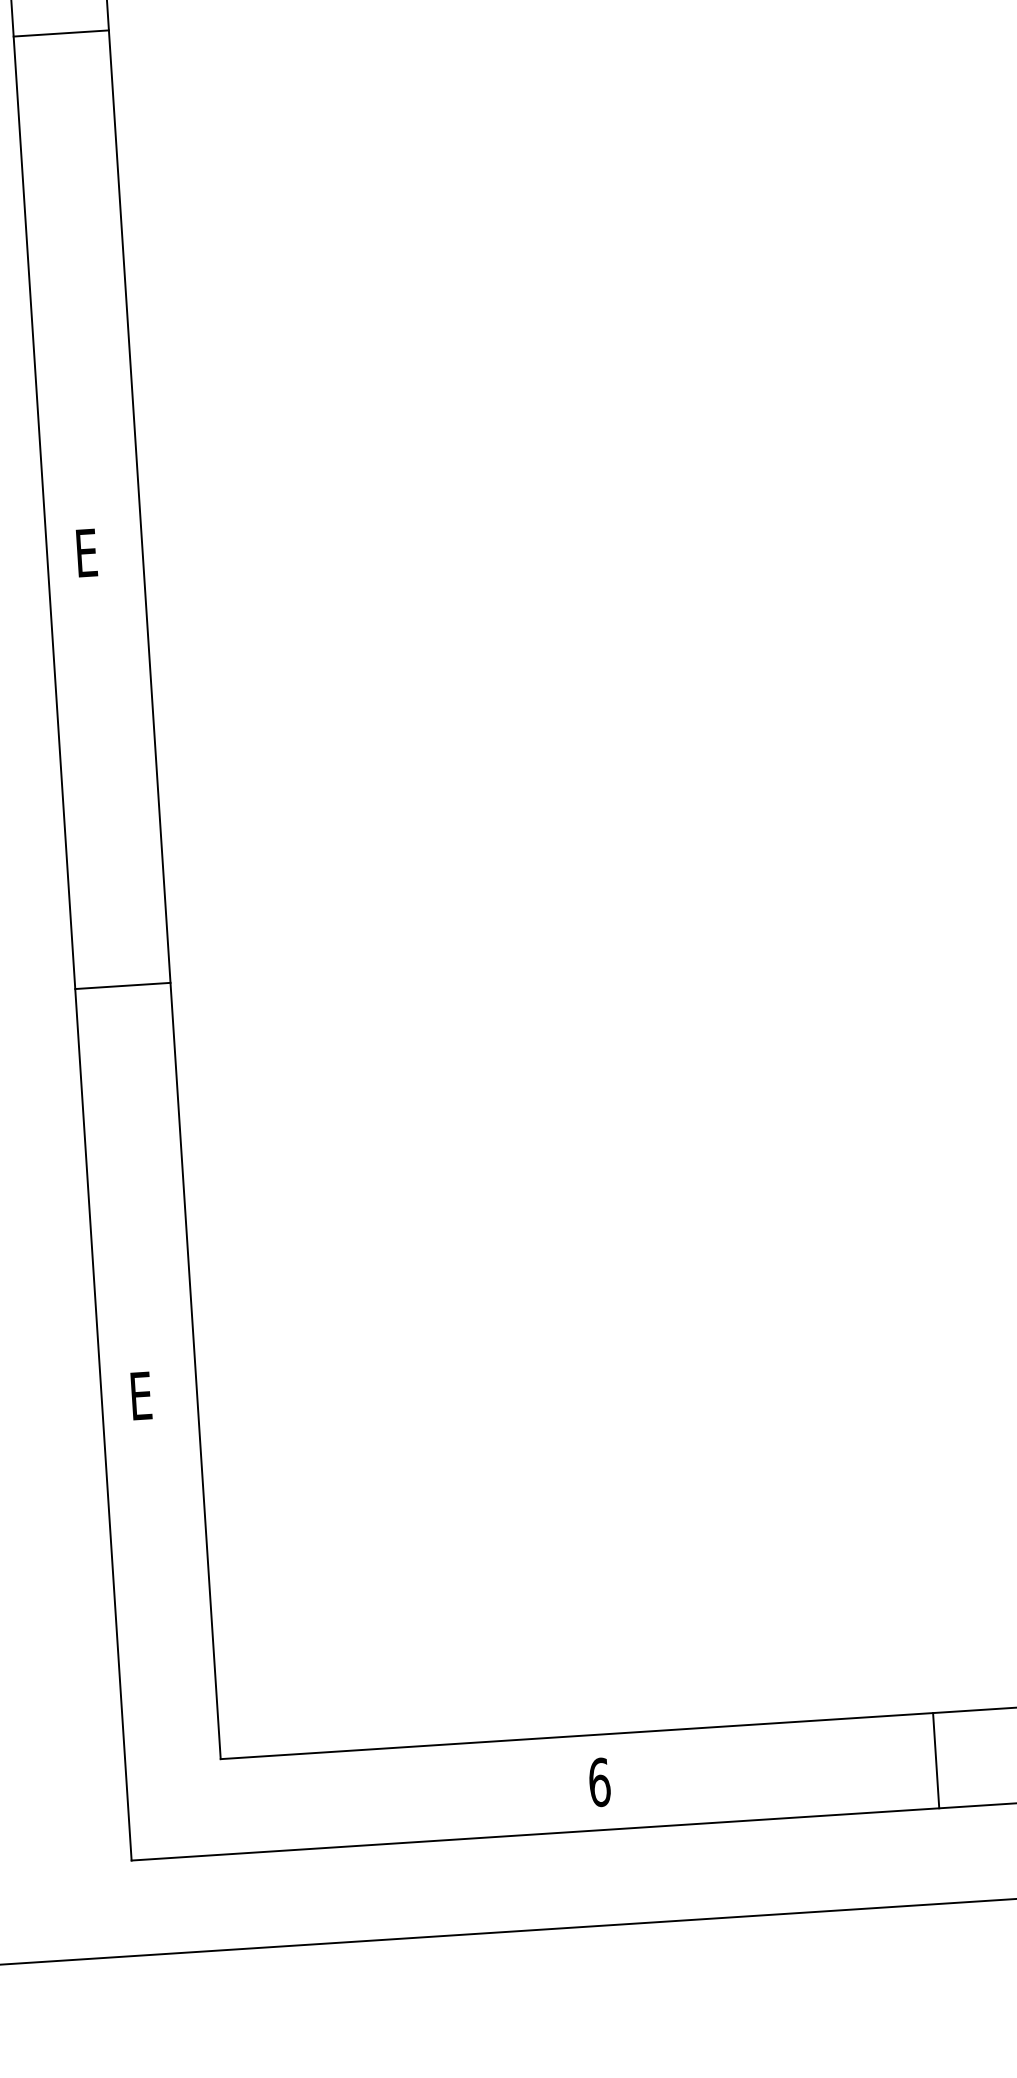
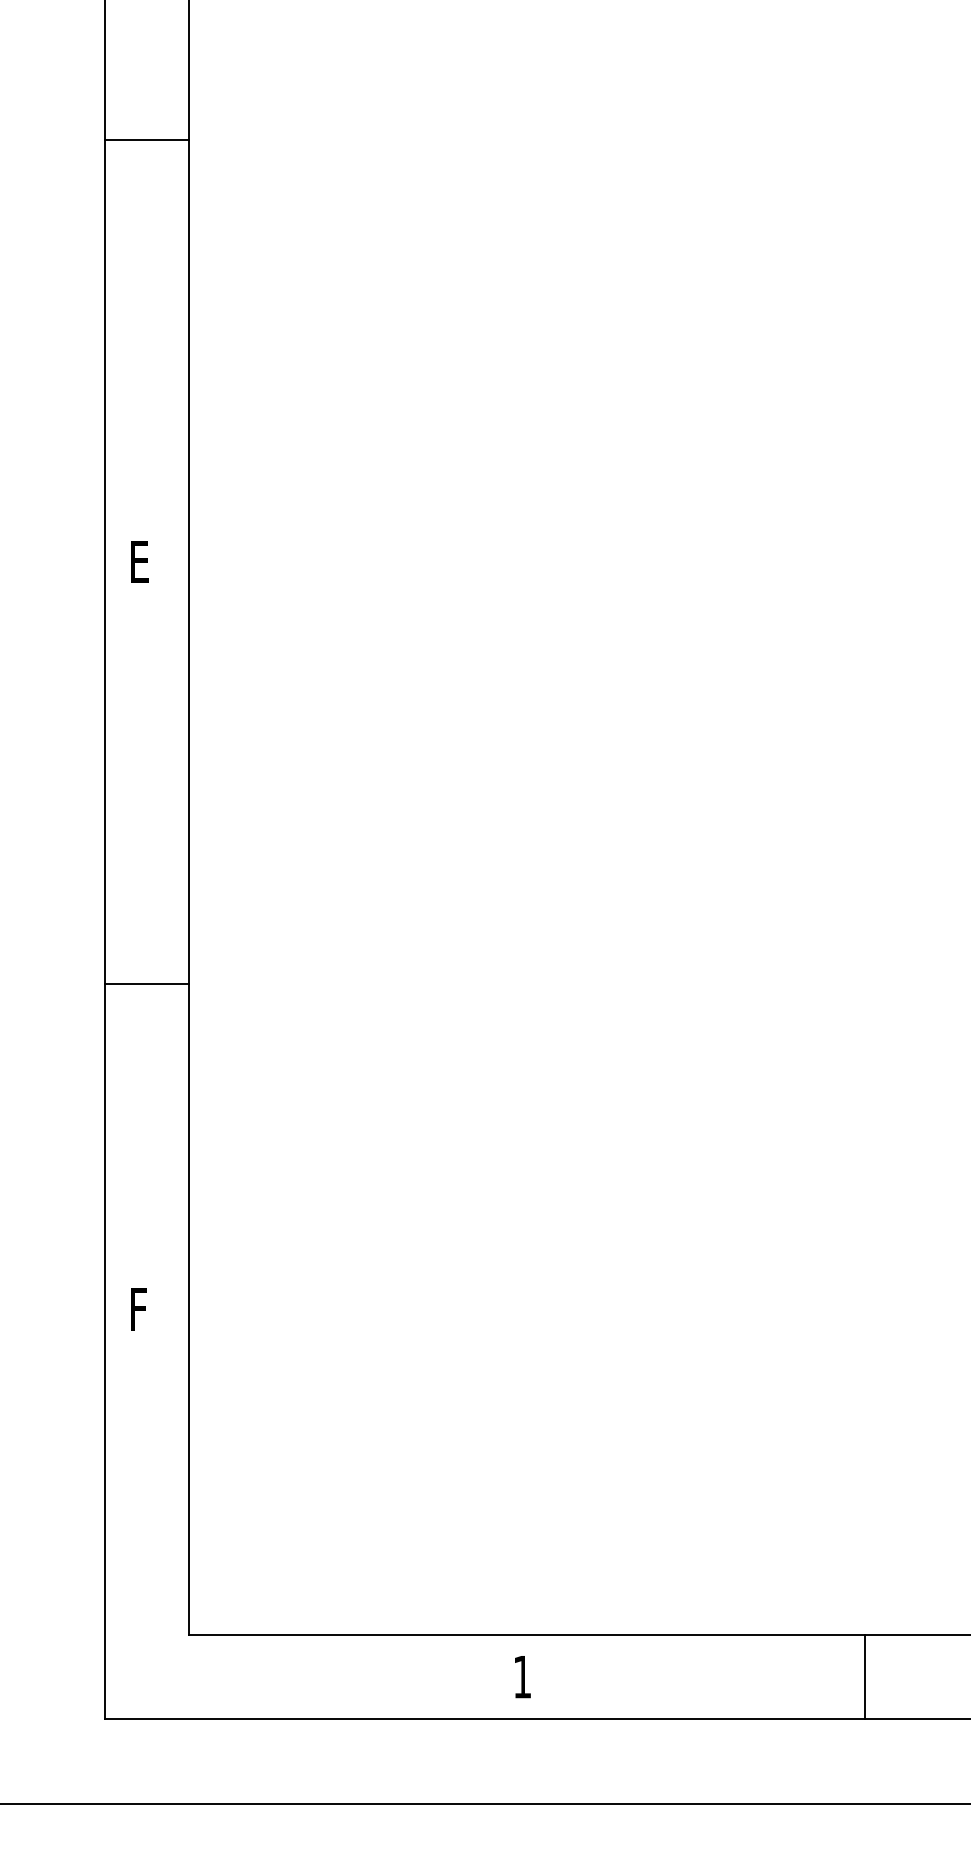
line: (60, 33) -> (146, 139), moved
line: (122, 986) -> (146, 984), moved
text: (143, 1395) -> (141, 1309), E -> F
line: (936, 1760) -> (865, 1676), moved
text: (599, 1781) -> (522, 1676), 6 -> 1

